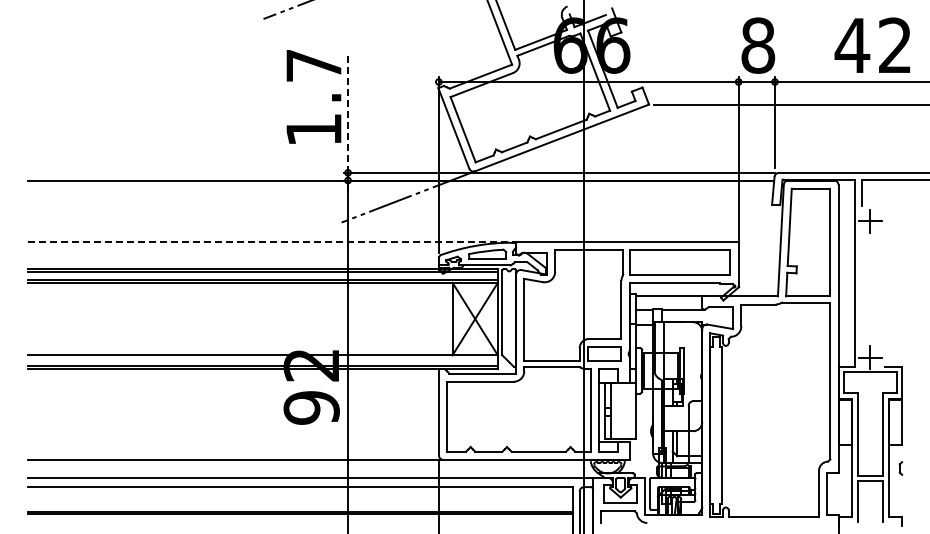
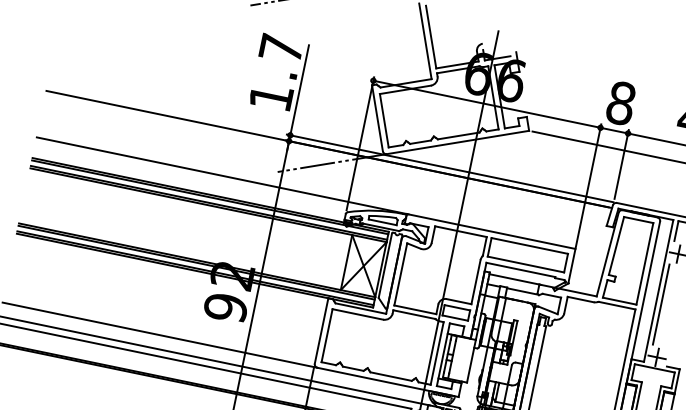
line: (348, 112) -> (300, 89), dashed -> solid
line: (273, 241) -> (223, 175), dashed -> solid
line: (861, 289) -> (661, 304), added
line: (262, 358) -> (196, 262), added

